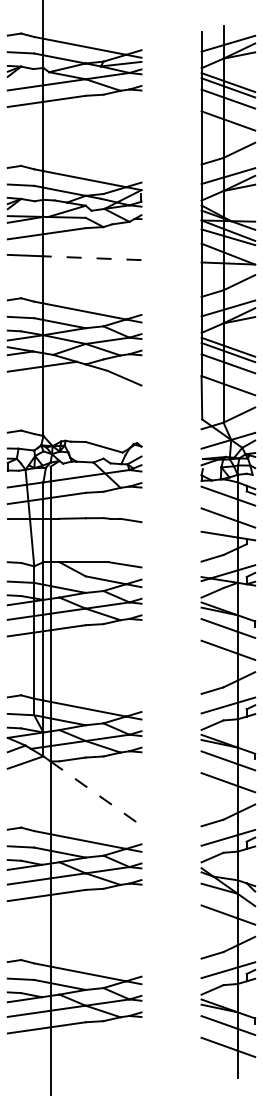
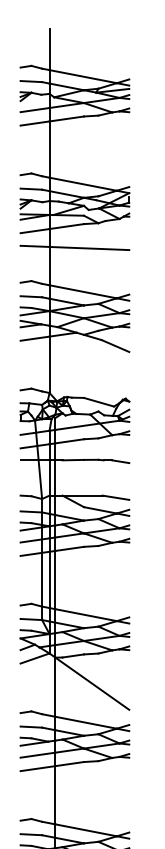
line: (91, 258) -> (88, 248), dashed -> solid
line: (96, 793) -> (92, 683), dashed -> solid

